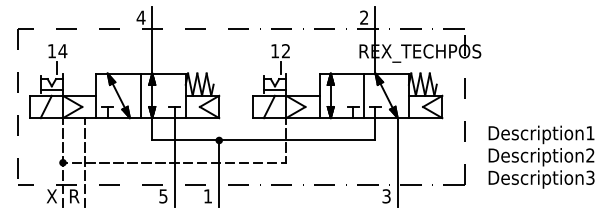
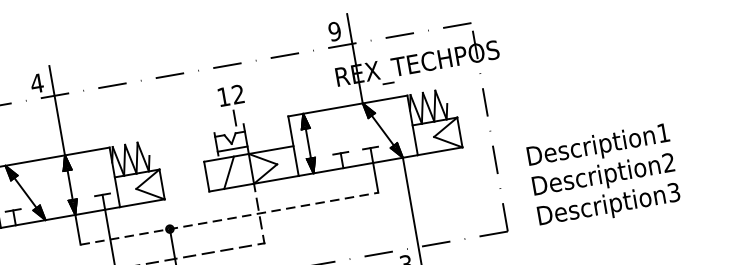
text: (364, 17) -> (335, 31), 2 -> 9
line: (141, 95) -> (55, 187), removed
line: (364, 95) -> (353, 135), removed
line: (263, 140) -> (228, 218), solid -> dashed

